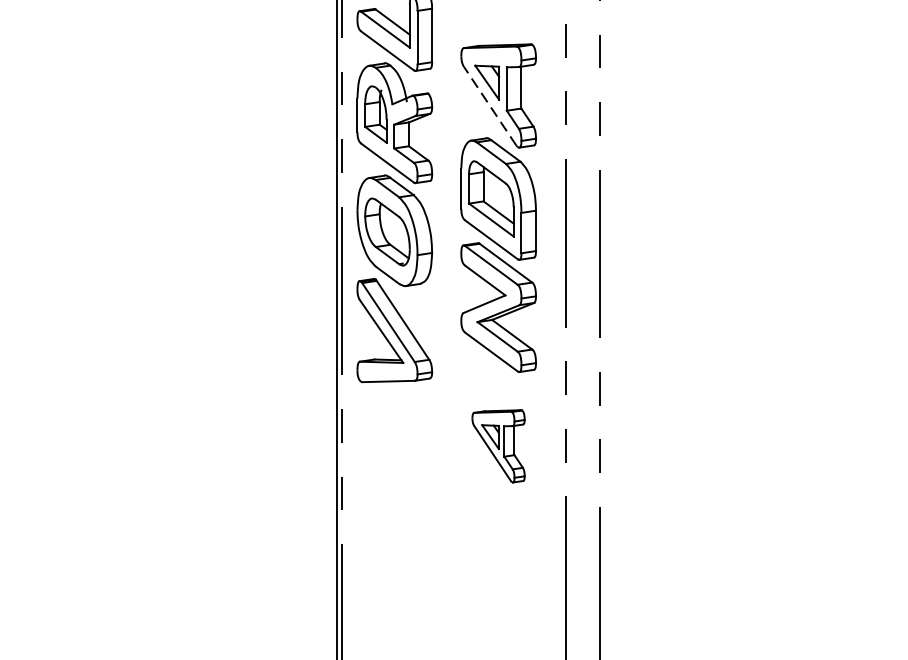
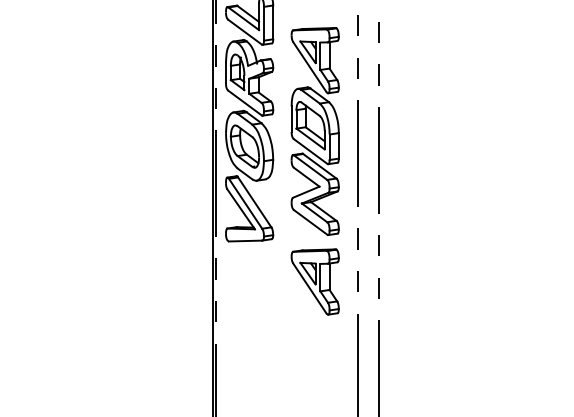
line: (489, 106) -> (309, 67), dashed -> solid
part: (497, 445) -> (314, 281), size x1.43

